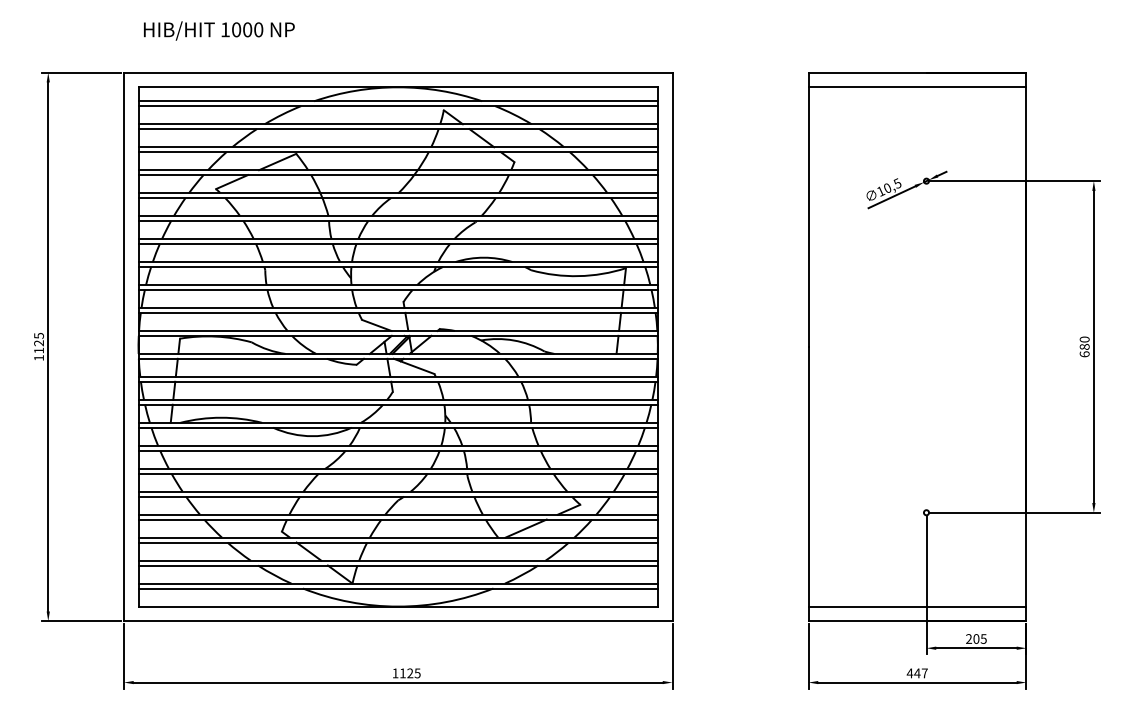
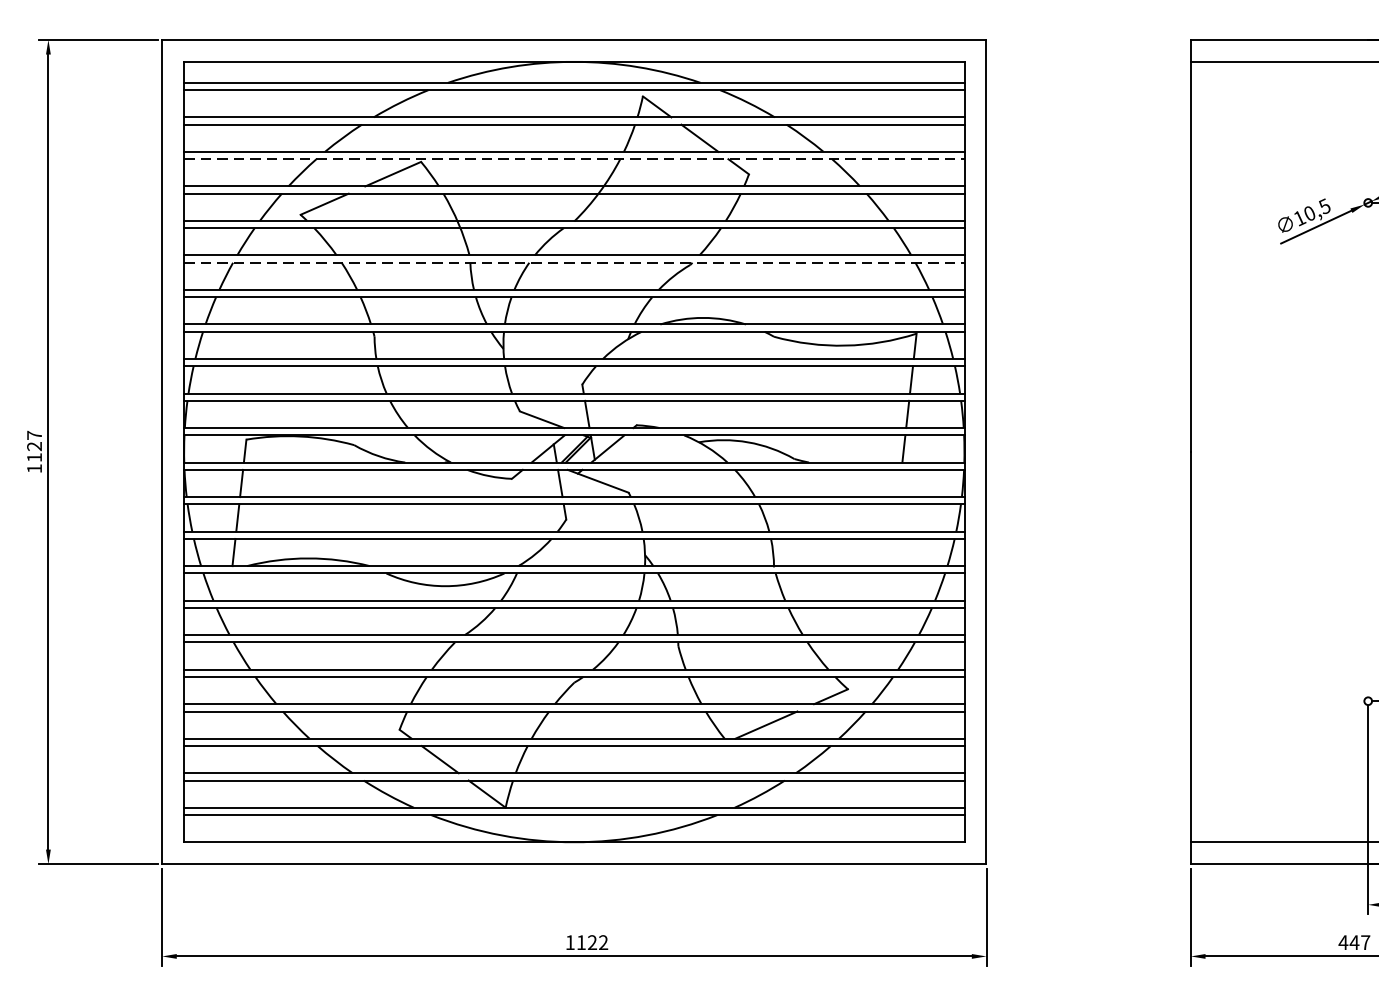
line: (398, 152) -> (574, 159), solid -> dashed
line: (398, 221) -> (574, 263), solid -> dashed
text: (38, 335) -> (33, 434), 1125 -> 1127
text: (417, 673) -> (603, 942), 1125 -> 1122

